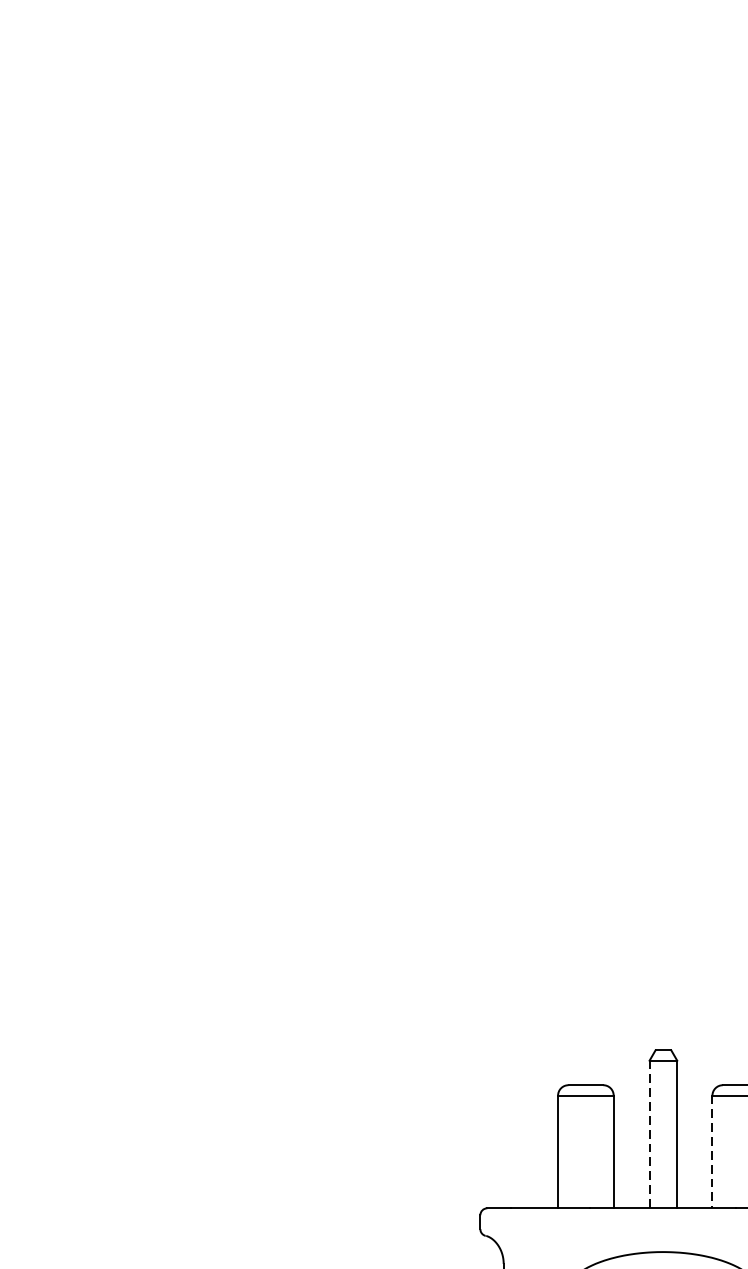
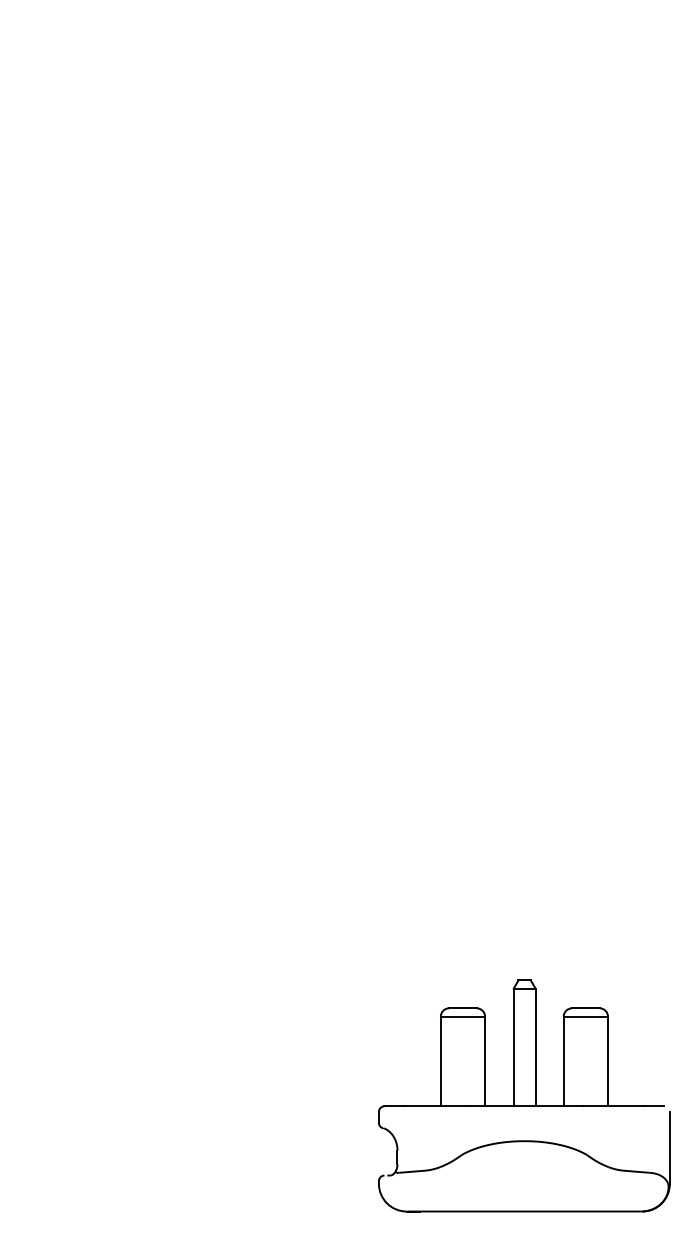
line: (649, 1134) -> (513, 1047), dashed -> solid
line: (712, 1151) -> (563, 1061), dashed -> solid

